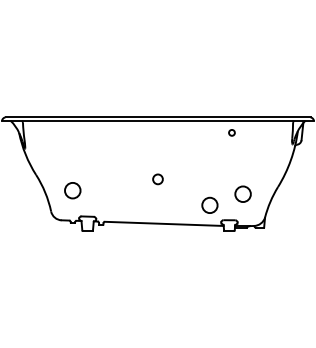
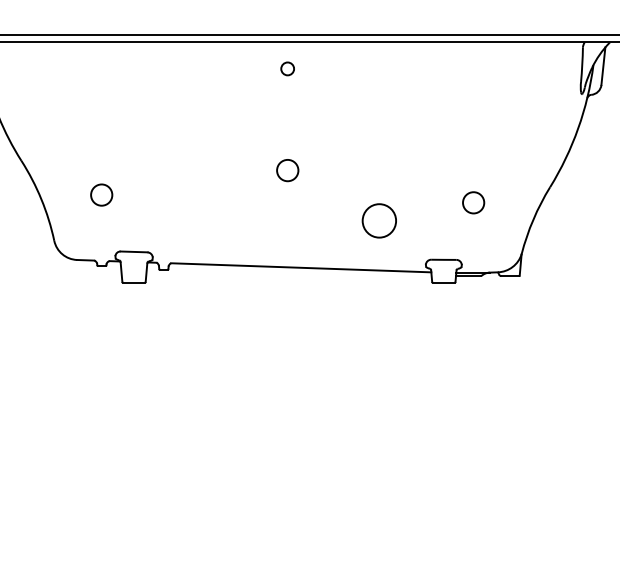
circle: (231, 132) -> (286, 68), moved
circle: (72, 190) -> (100, 194), size x0.62
circle: (242, 193) -> (472, 201), size x0.62
circle: (209, 204) -> (378, 218), moved

